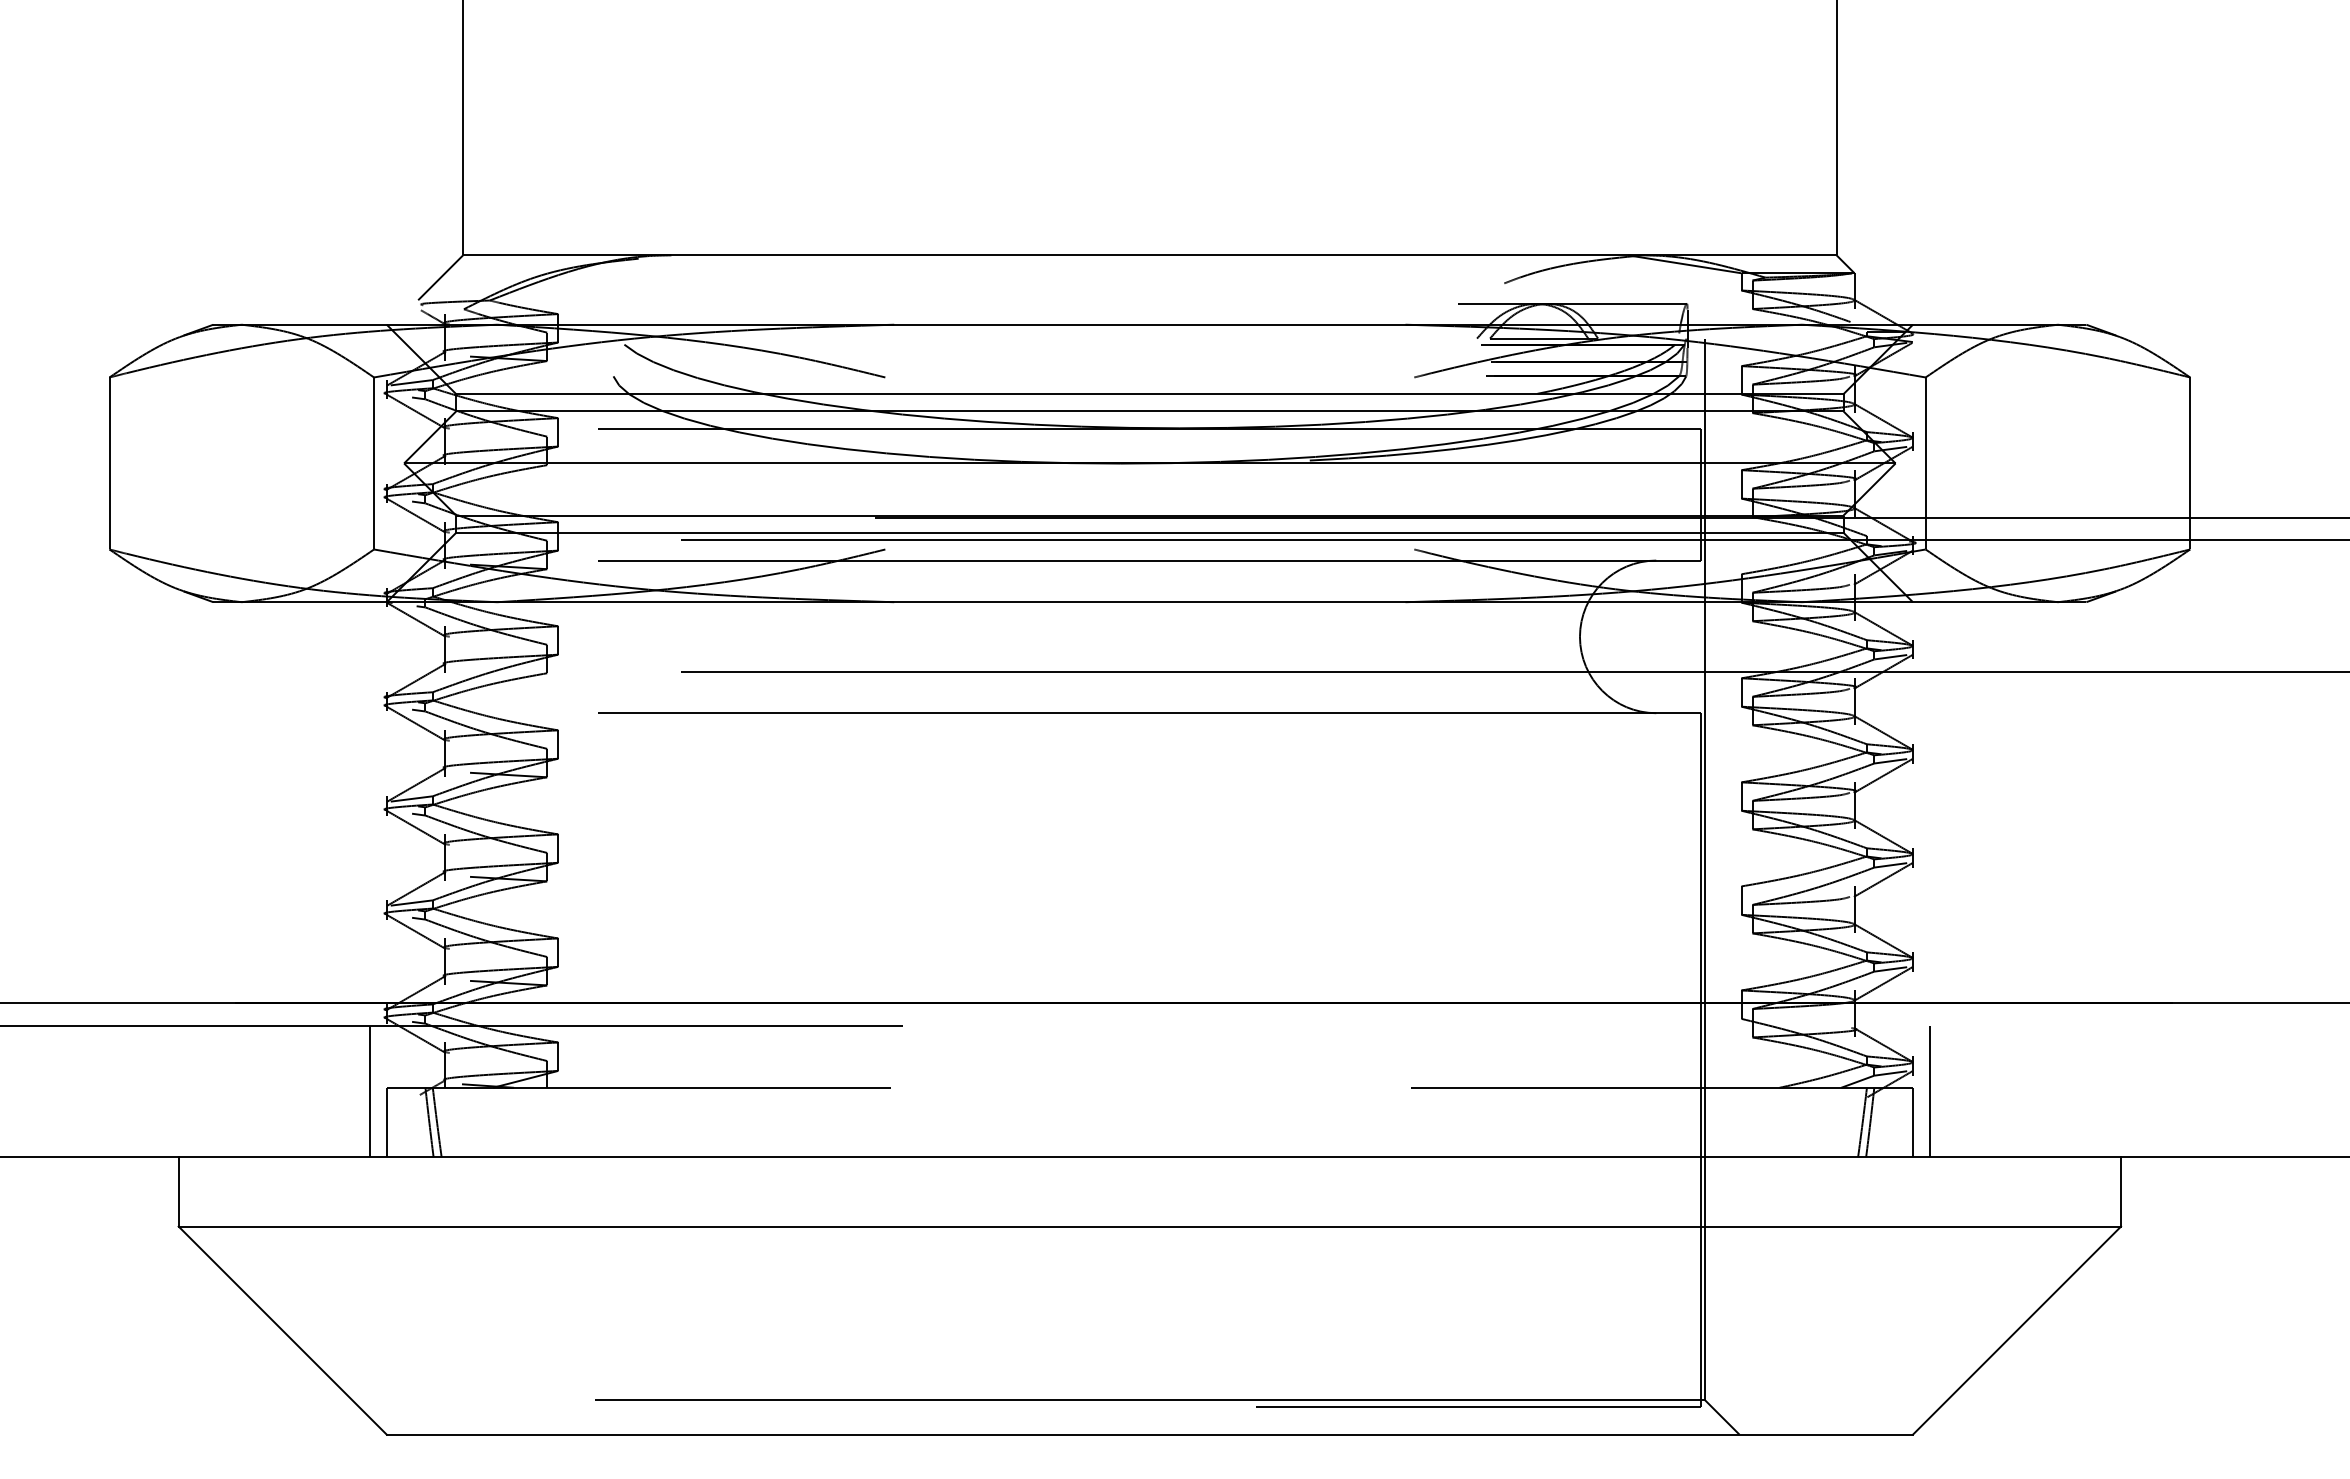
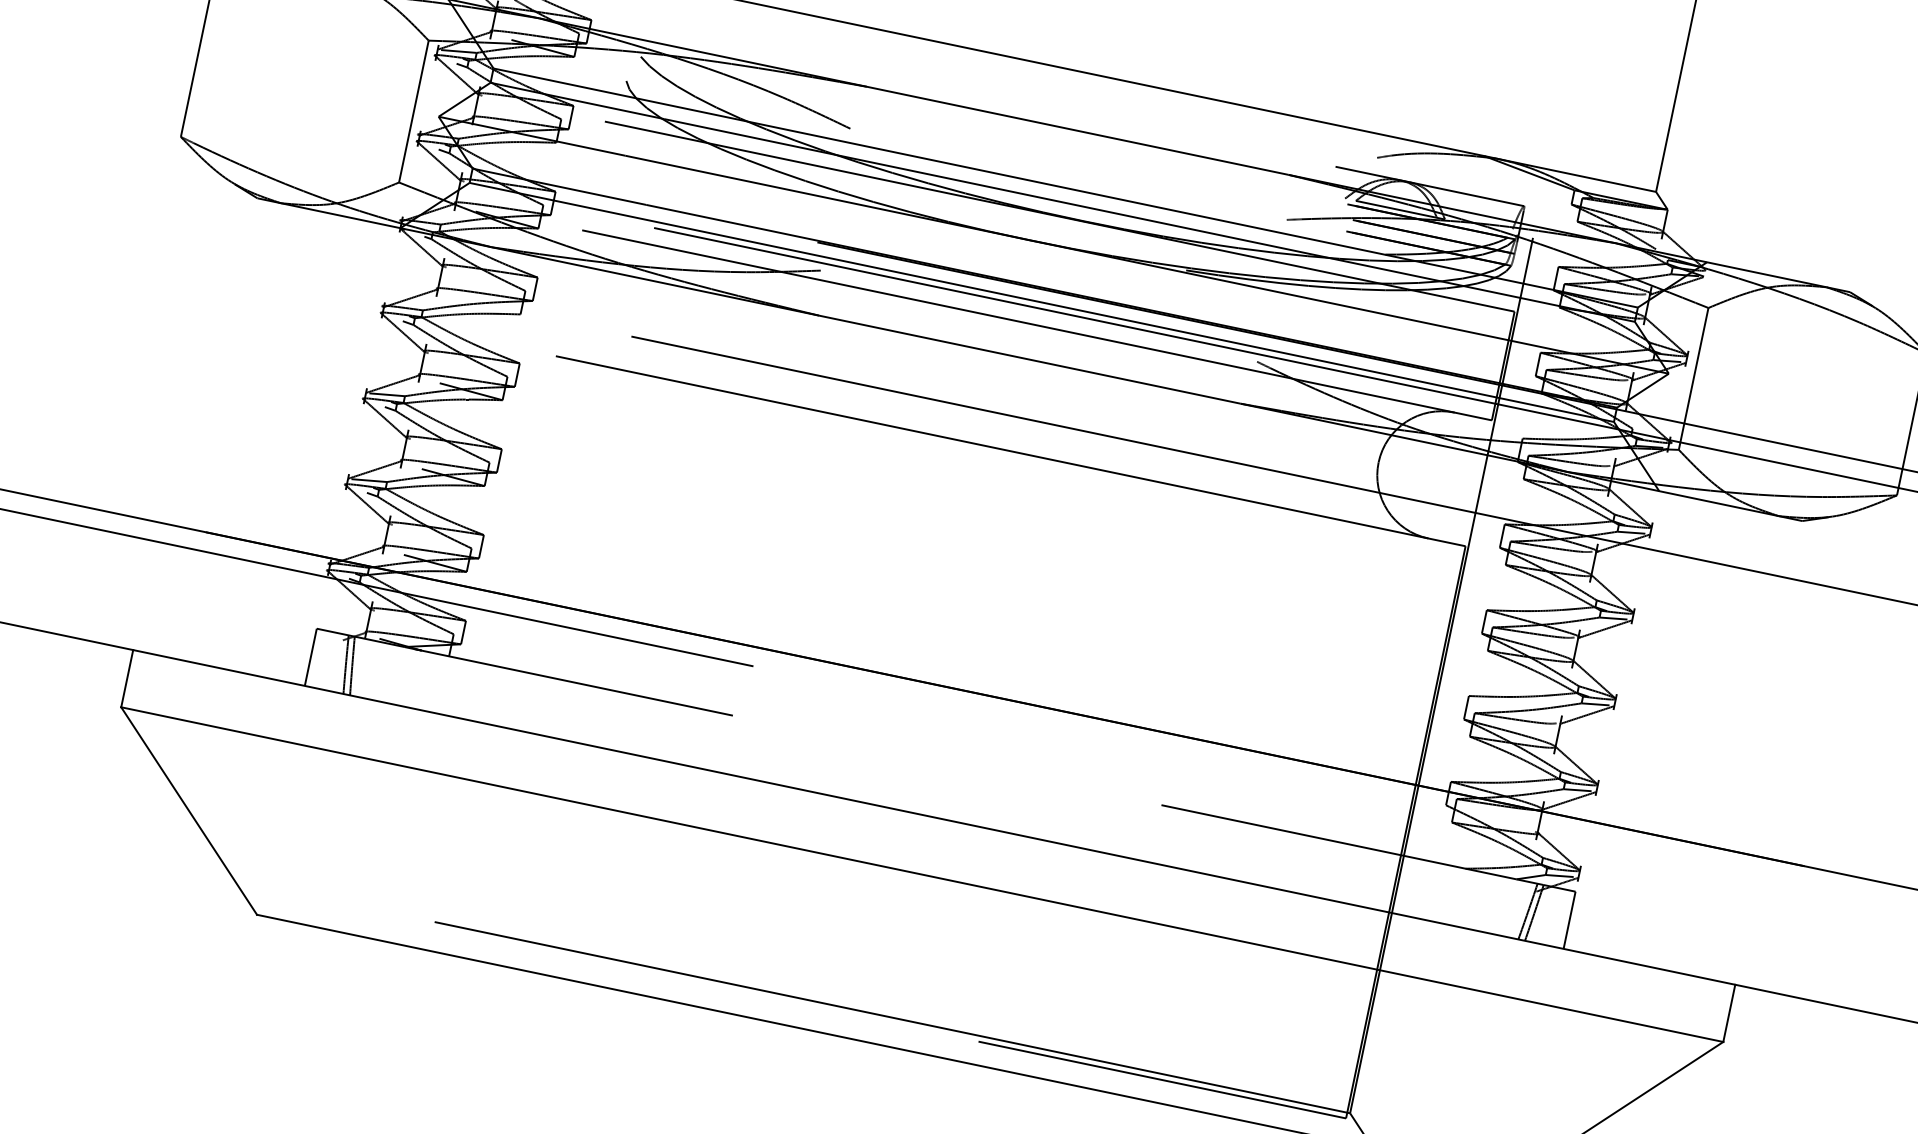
line: (370, 1091) -> (302, 628), removed
line: (1929, 1091) -> (1588, 897), removed

